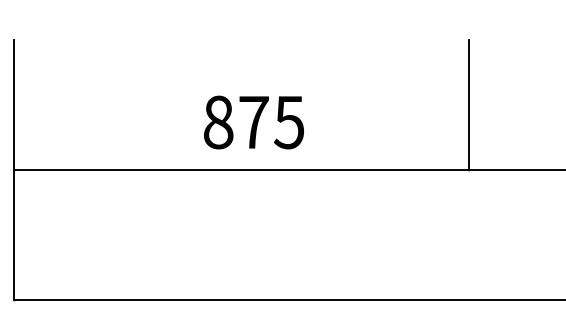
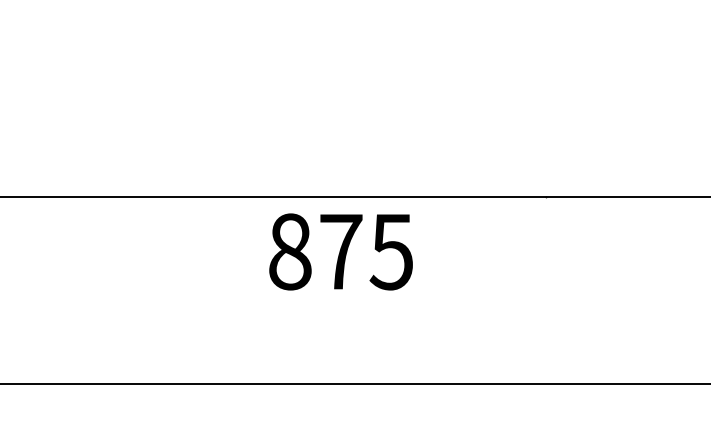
line: (468, 104) -> (545, 102), removed
text: (253, 122) -> (340, 251), moved

